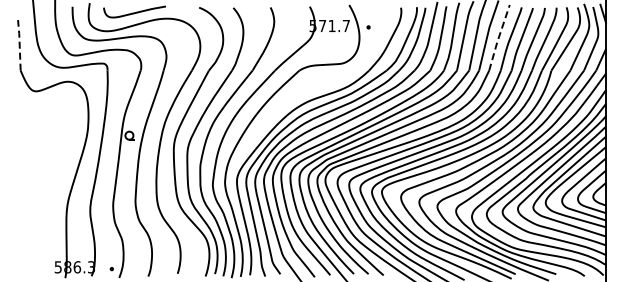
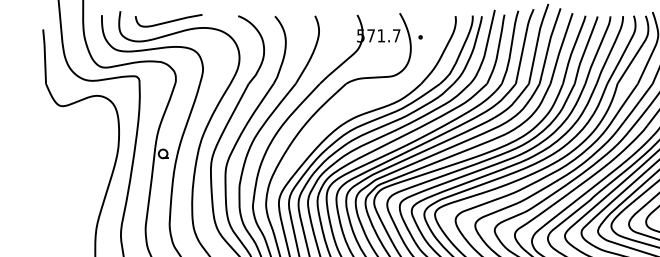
line: (498, 37) -> (560, 48), dashed -> solid
line: (19, 44) -> (44, 55), dashed -> solid

